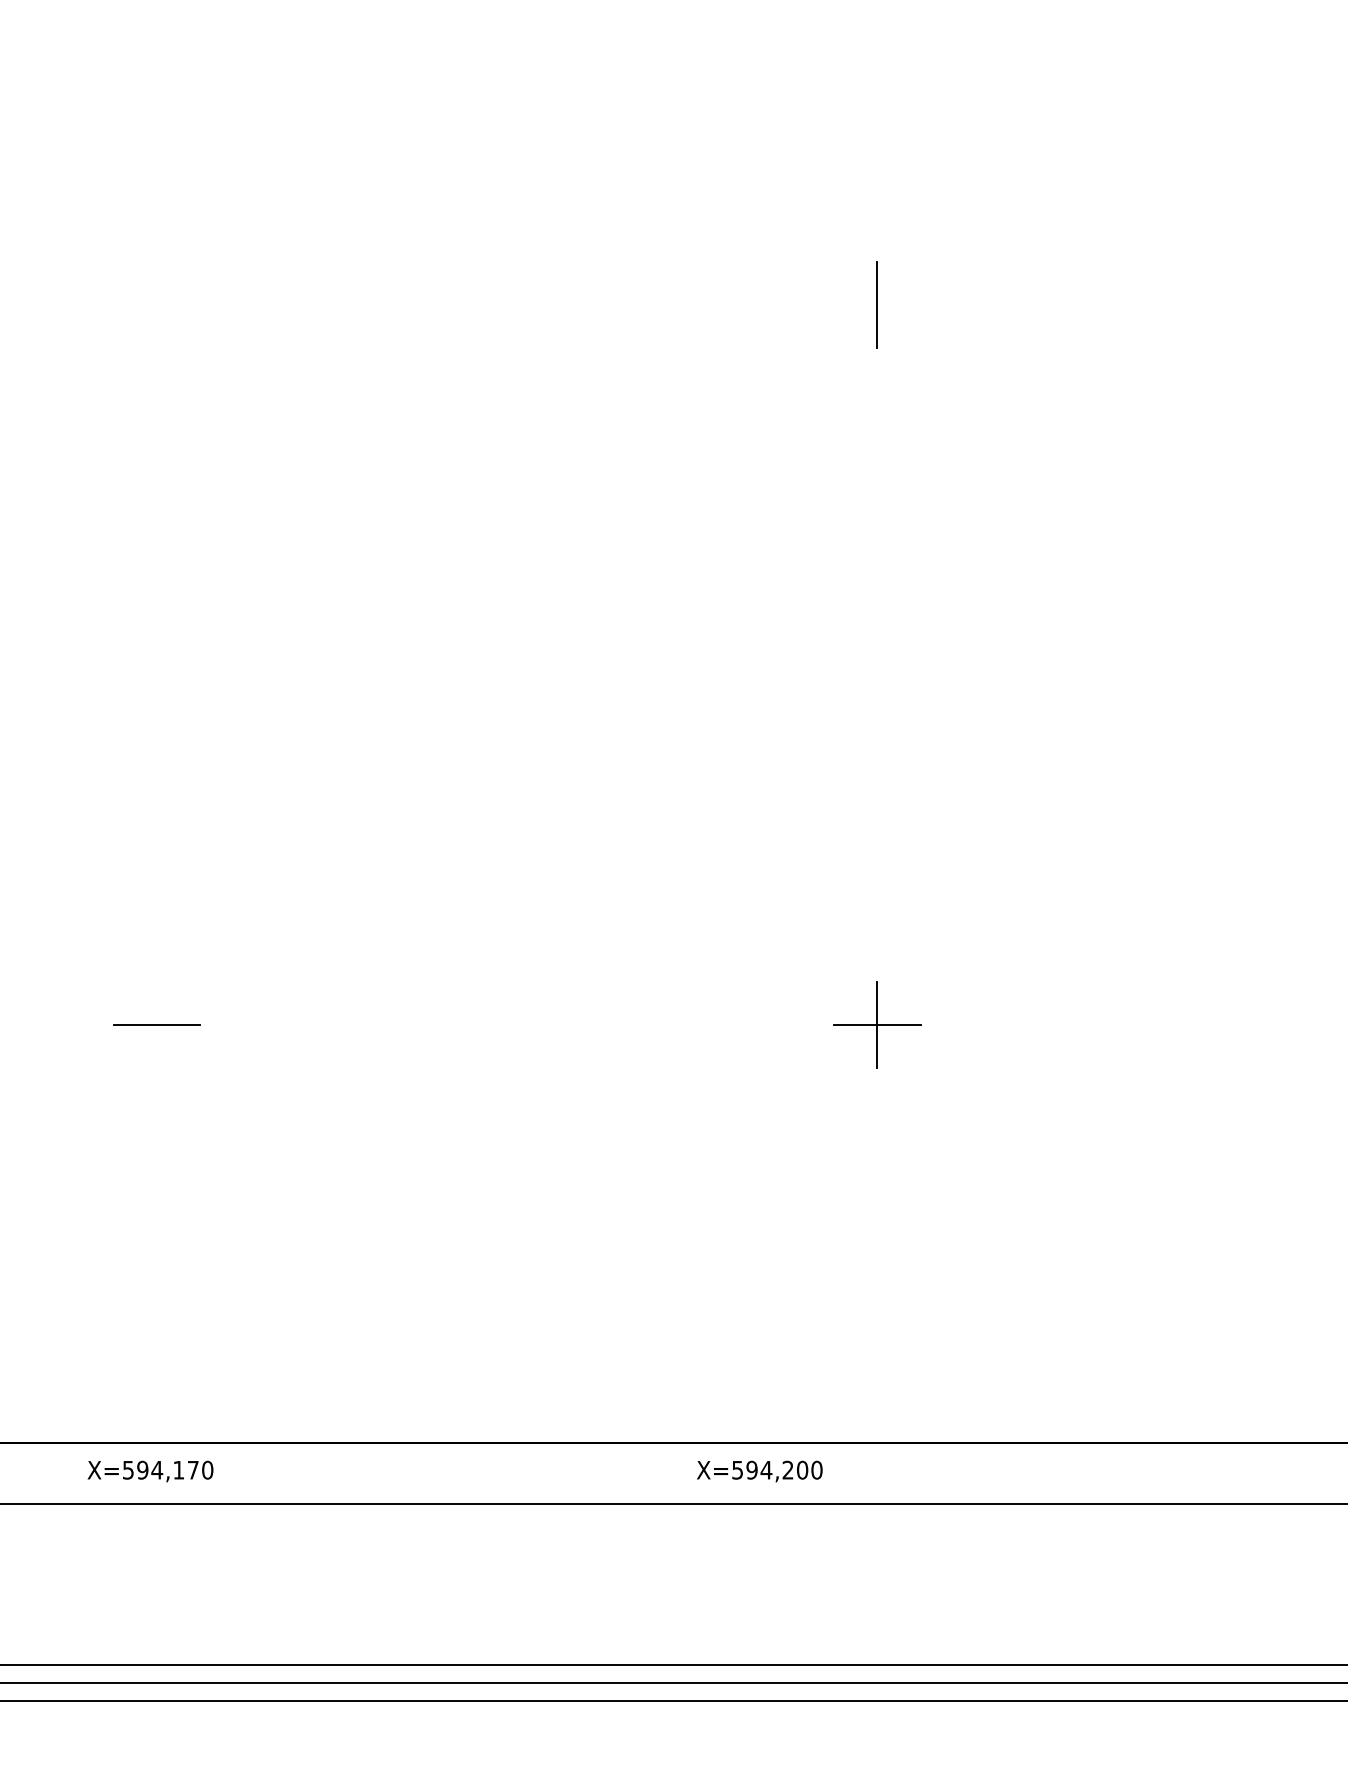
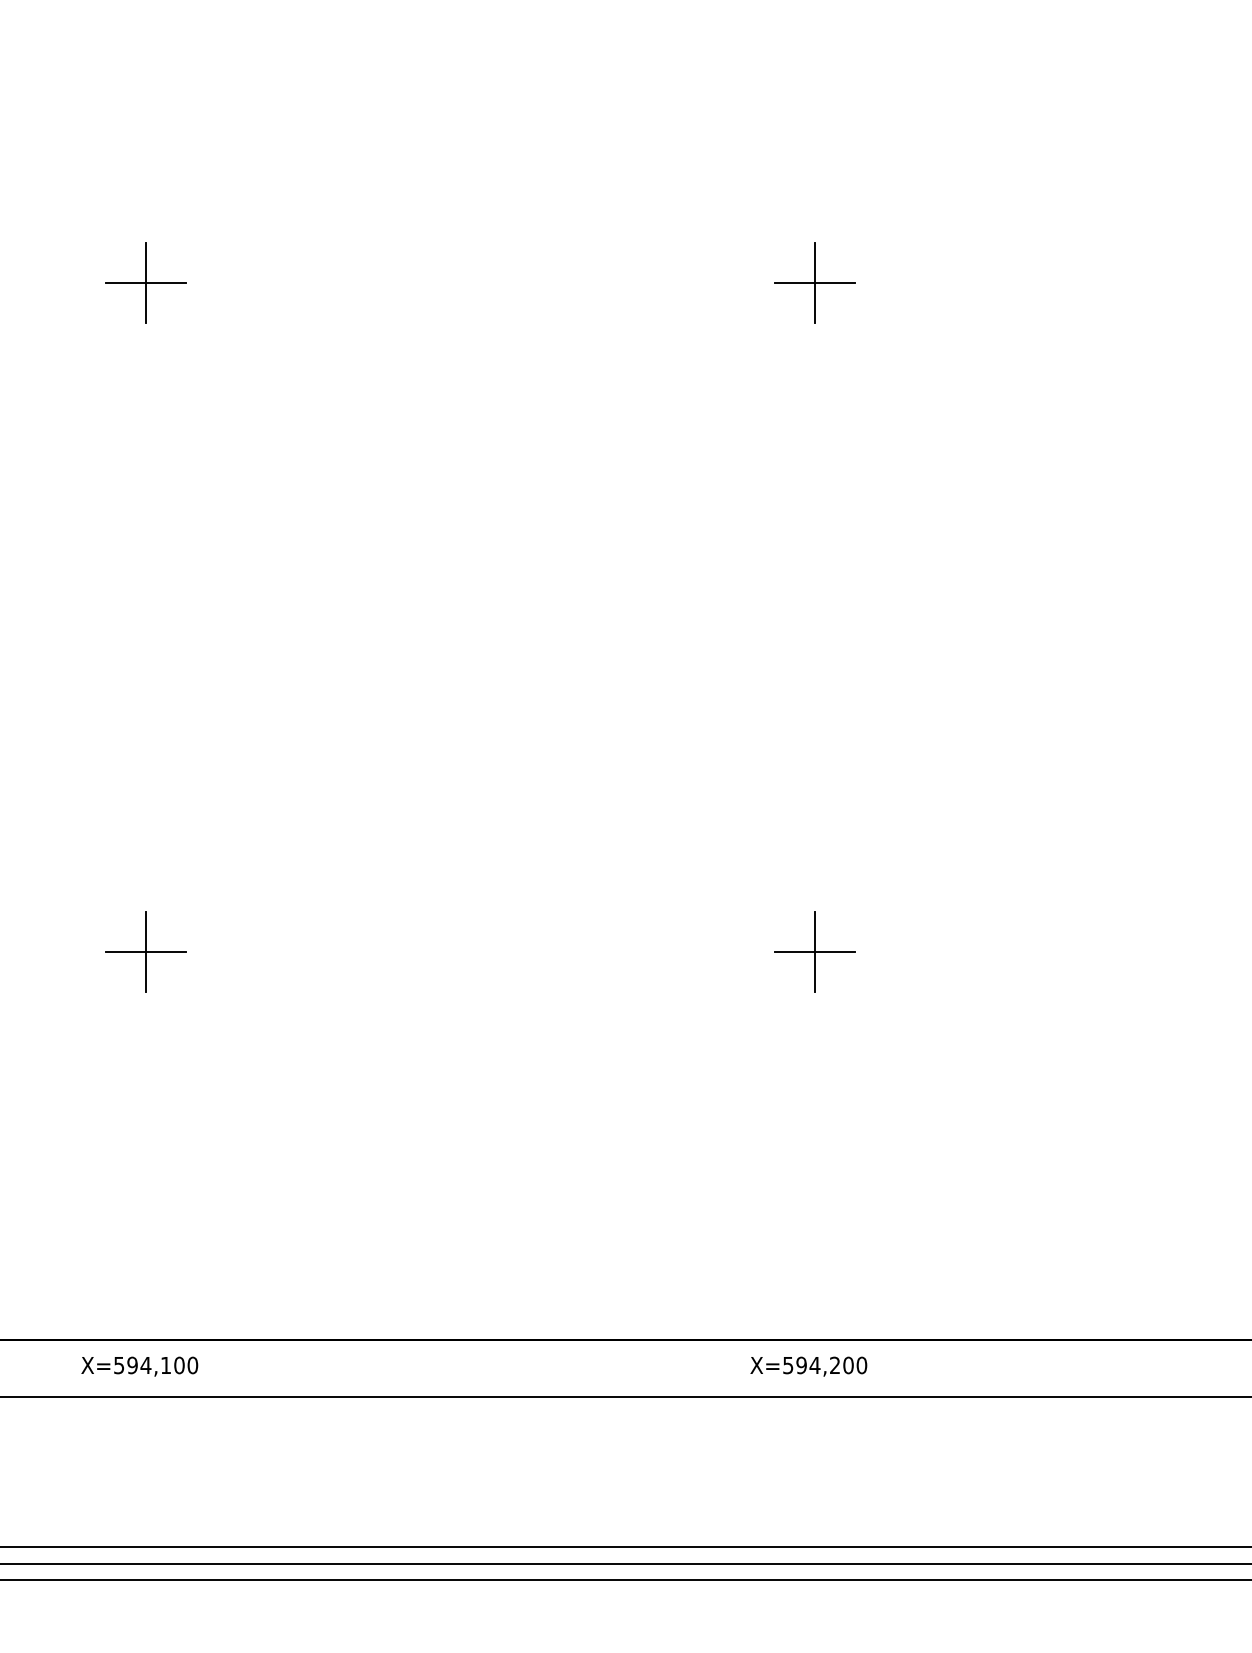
part: (156, 304) -> (145, 282), added
line: (877, 304) -> (815, 282), added
line: (157, 1024) -> (146, 951), added
text: (192, 1469) -> (178, 1364), X=594,170 -> X=594,100
text: (759, 1471) -> (808, 1366), moved

